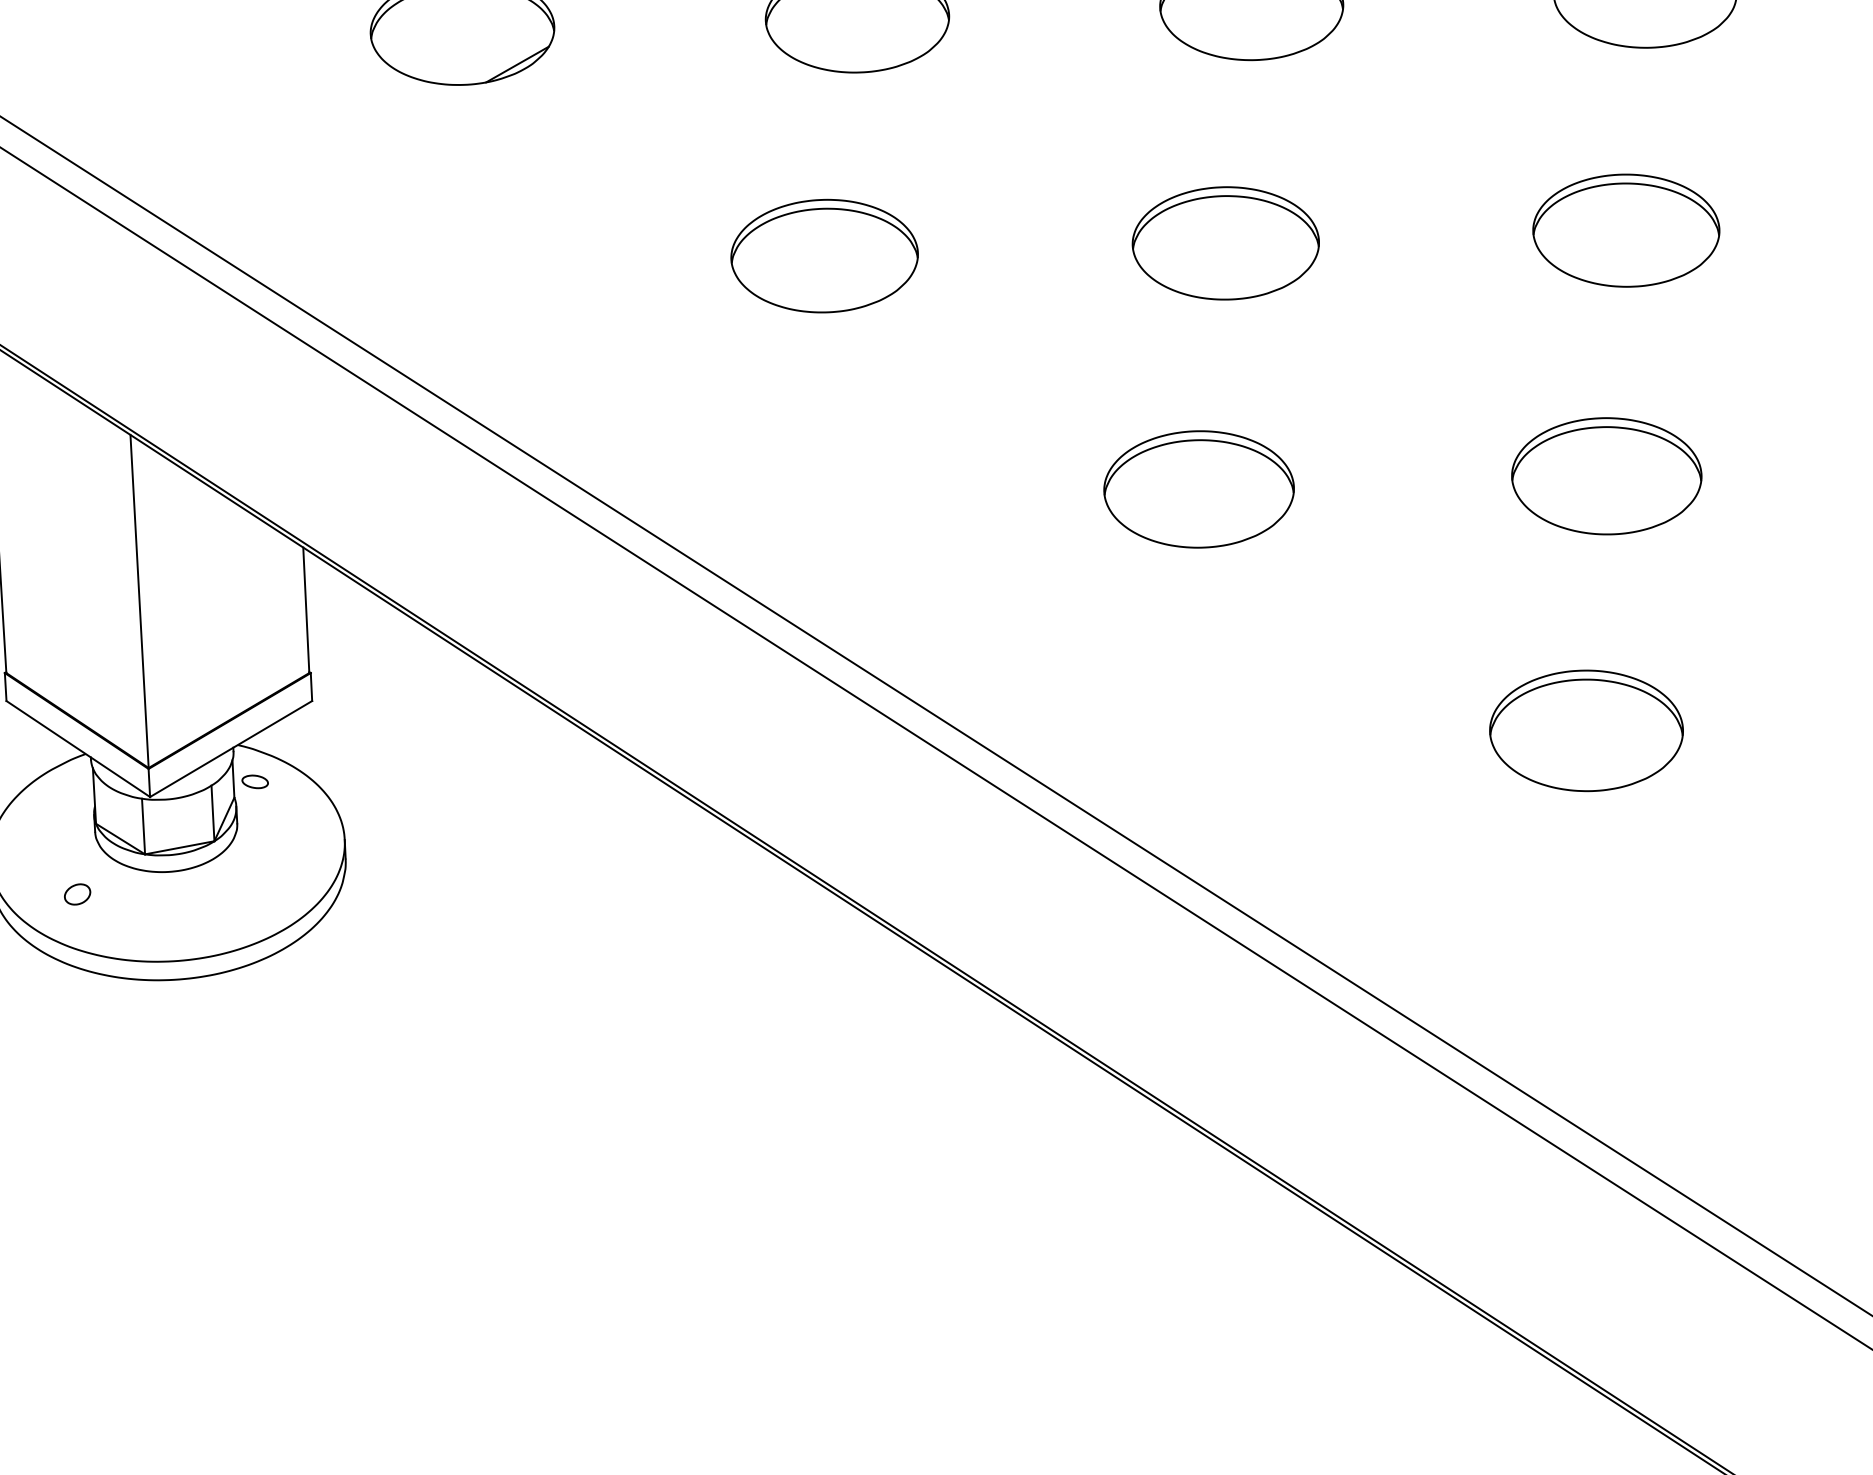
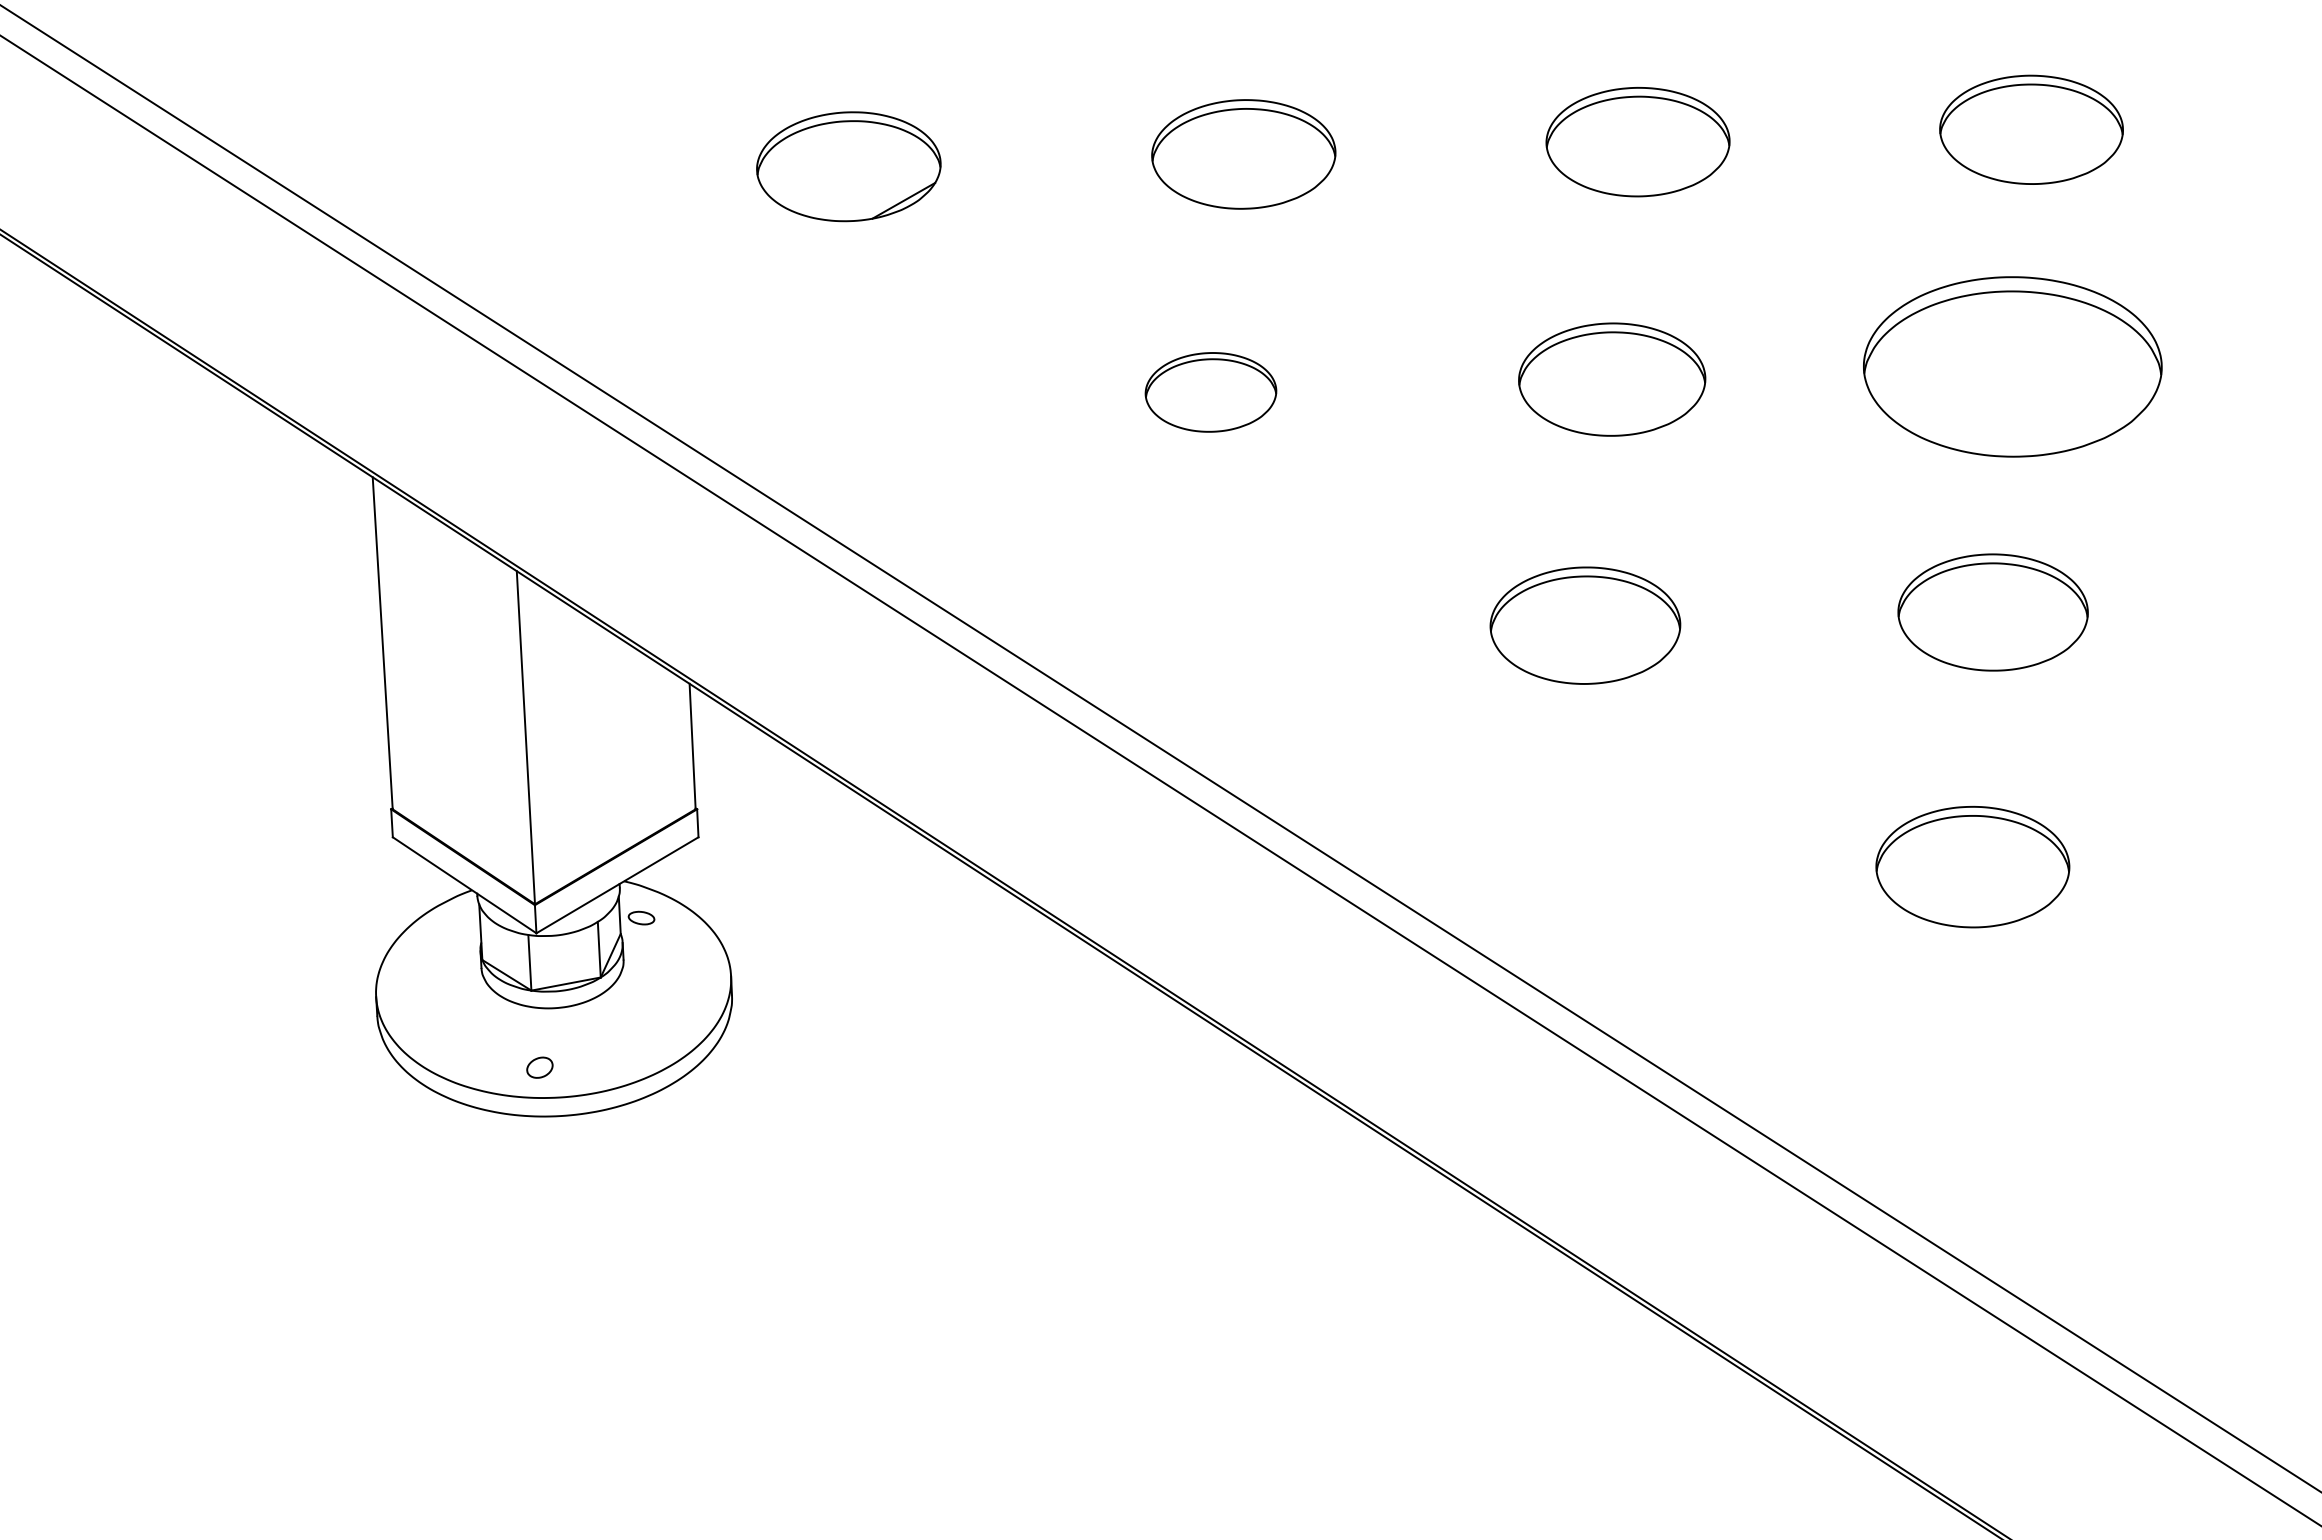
part: (1626, 230) -> (2012, 366), size x1.6
part: (824, 256) -> (1210, 392), size x0.7
part: (77, 894) -> (539, 1067), moved

